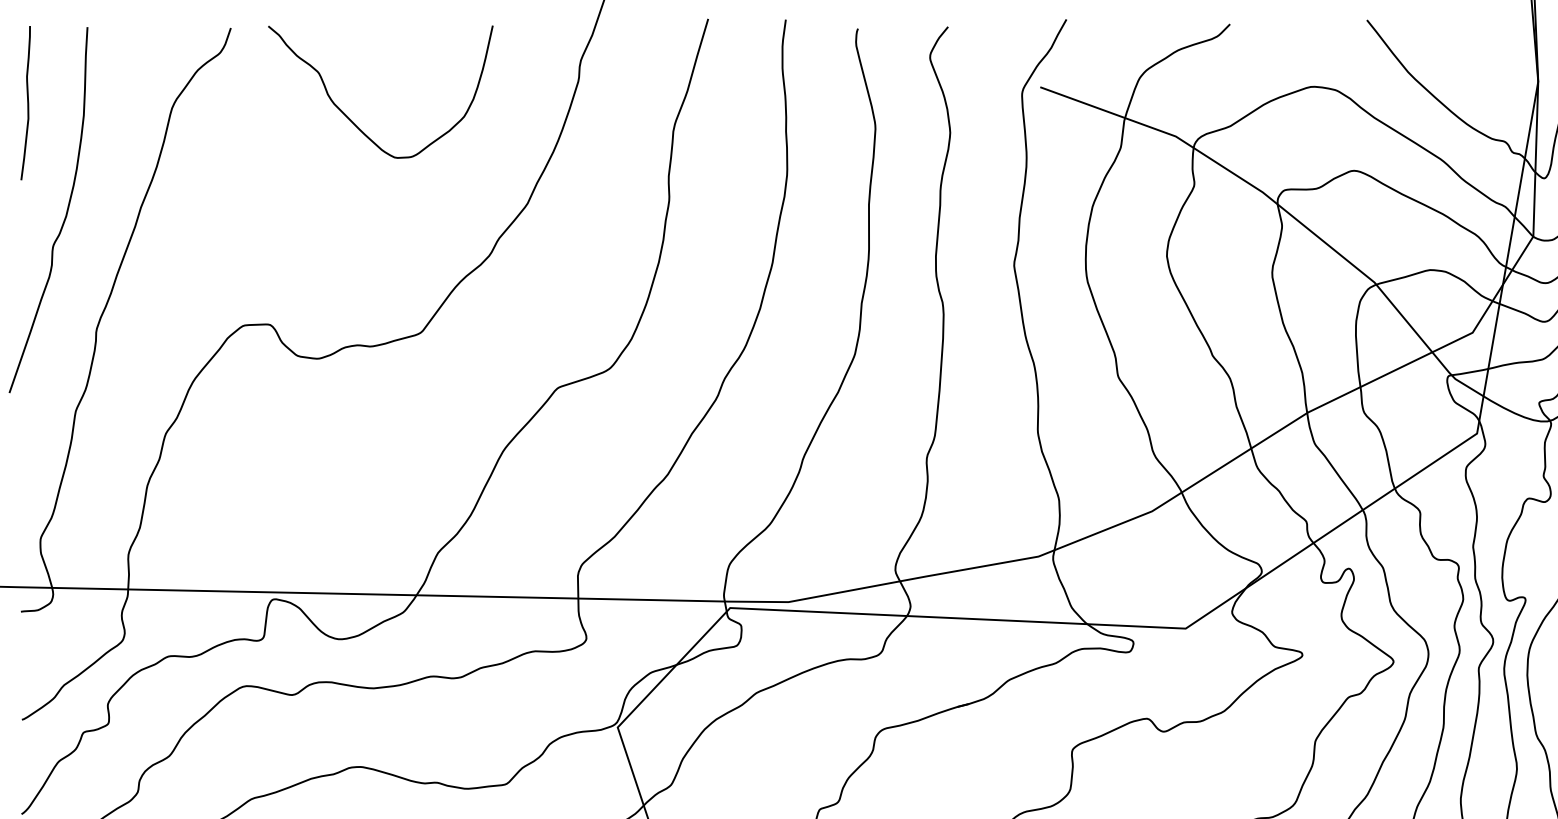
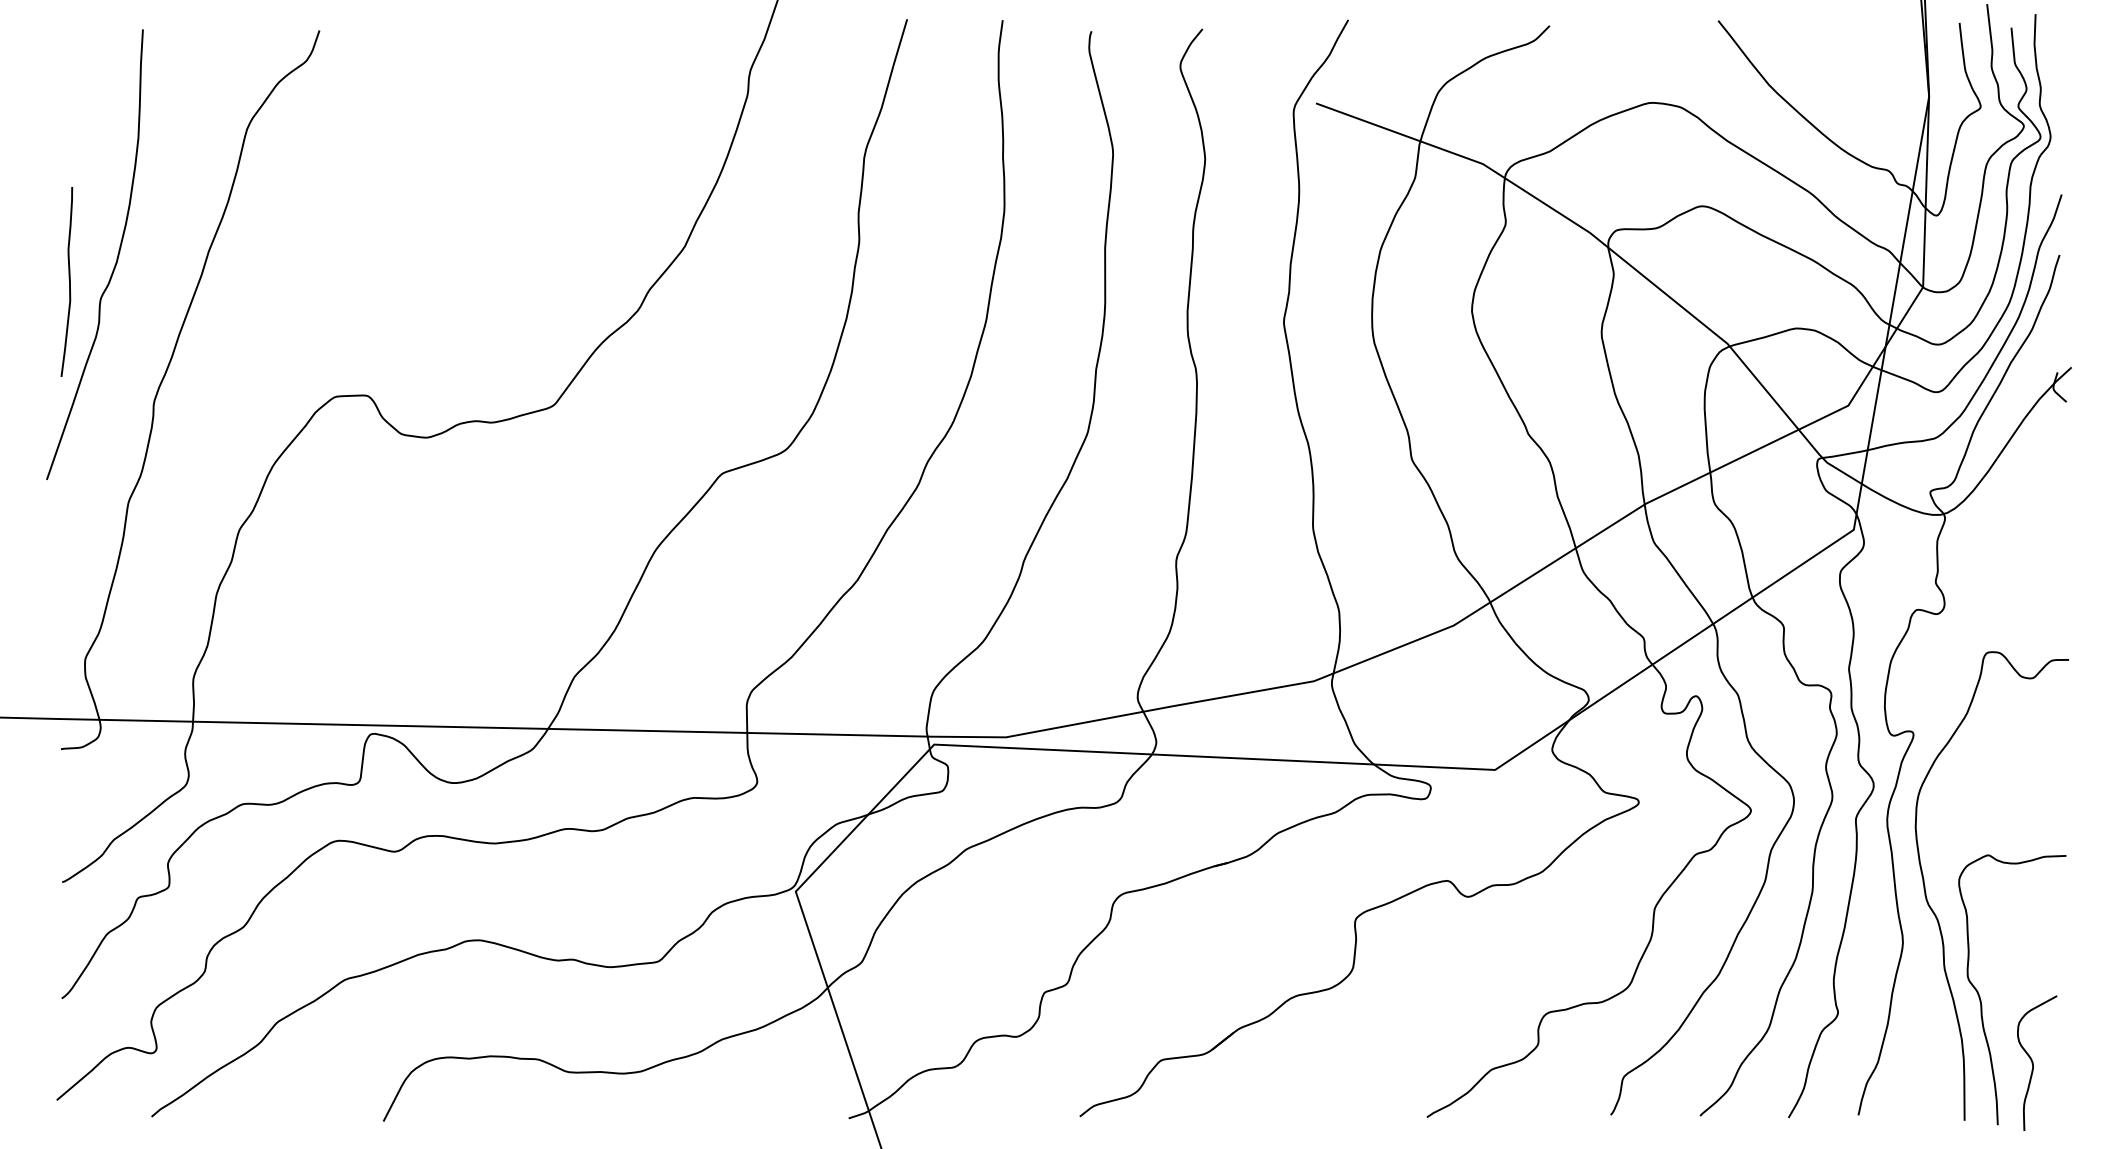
curve: (27, 102) -> (69, 281), moved
curve: (351, 120) -> (468, 144), removed

